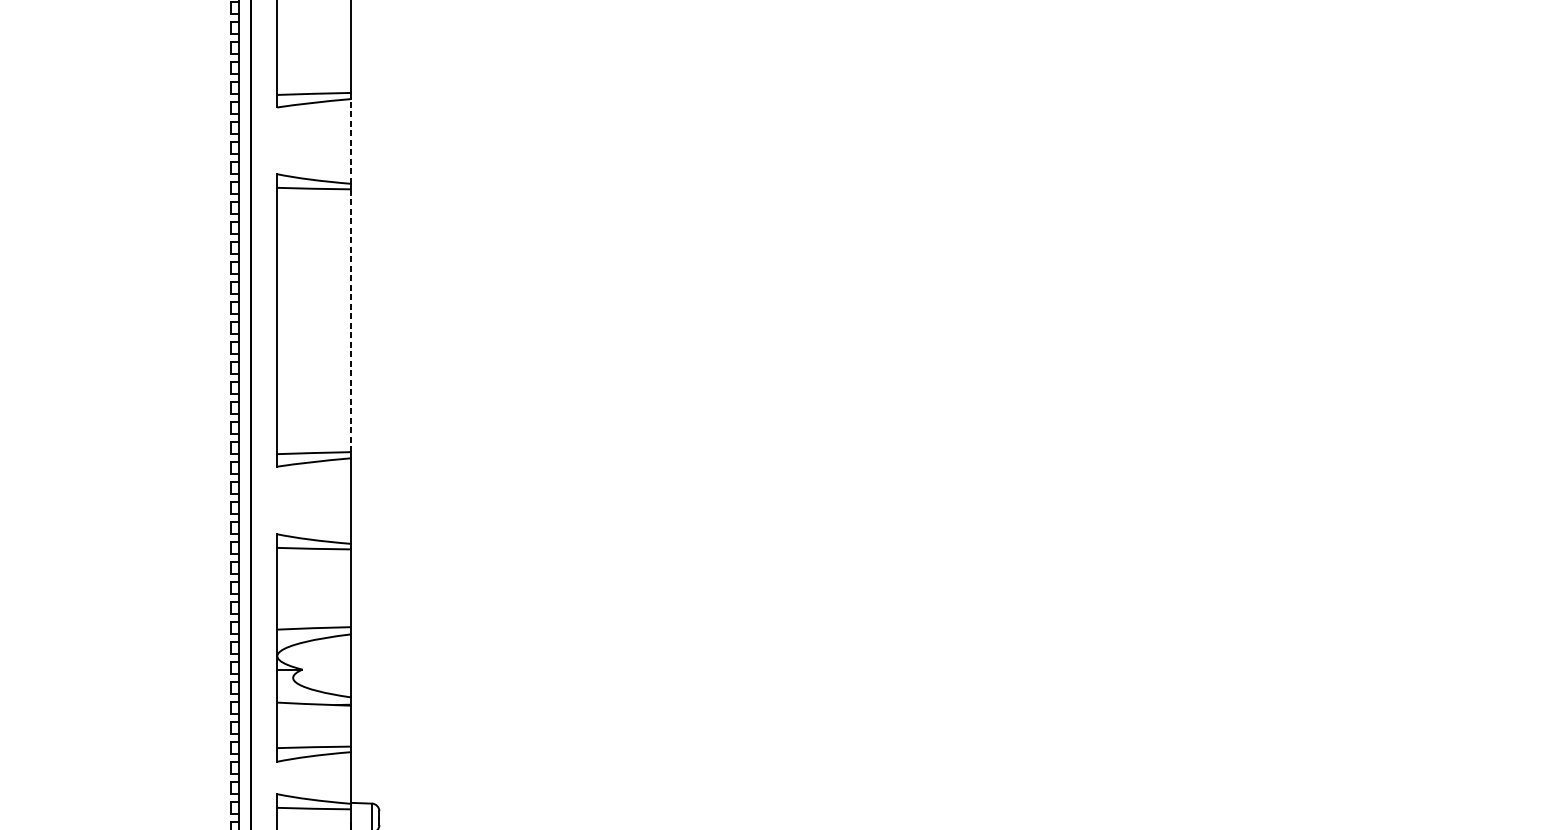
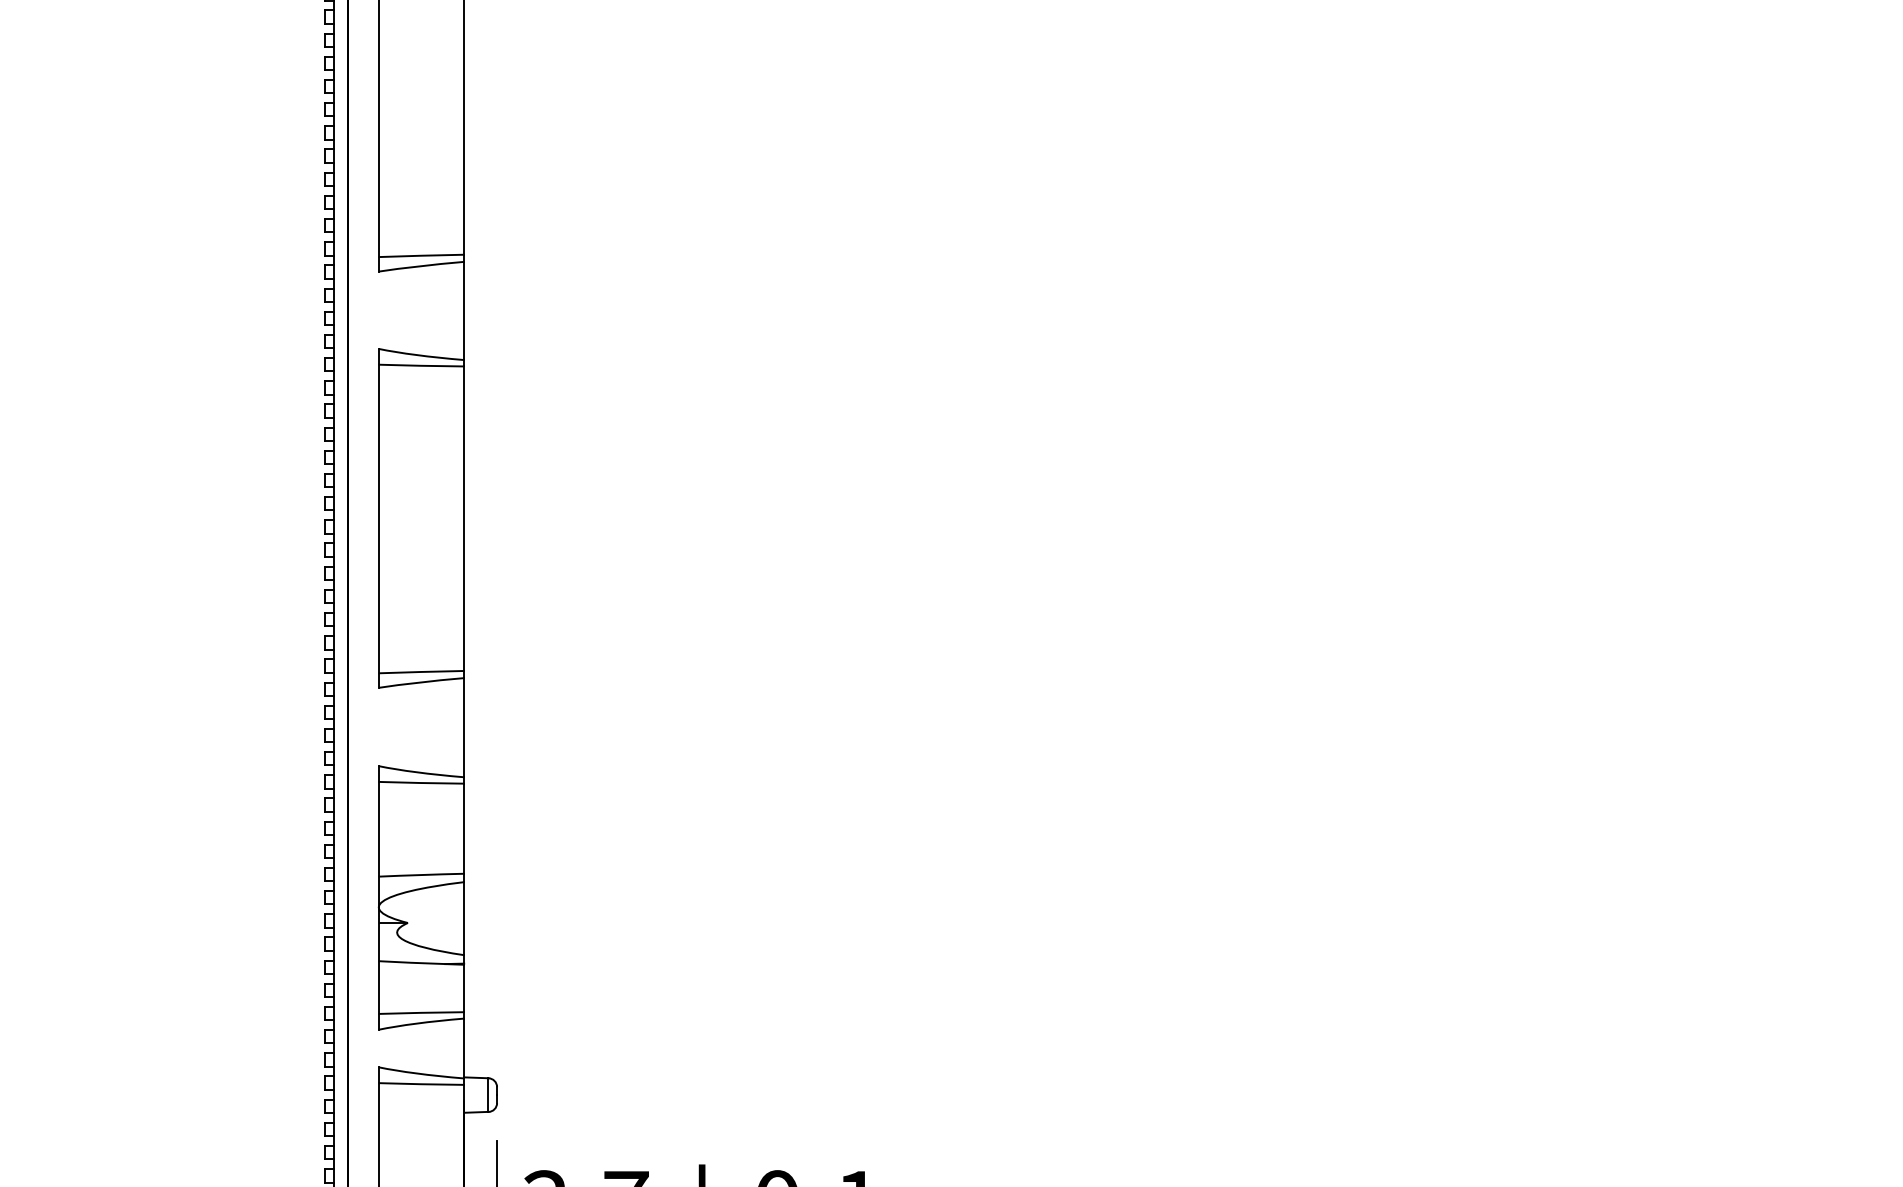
line: (351, 141) -> (464, 310), dashed -> solid
line: (351, 320) -> (464, 518), dashed -> solid

